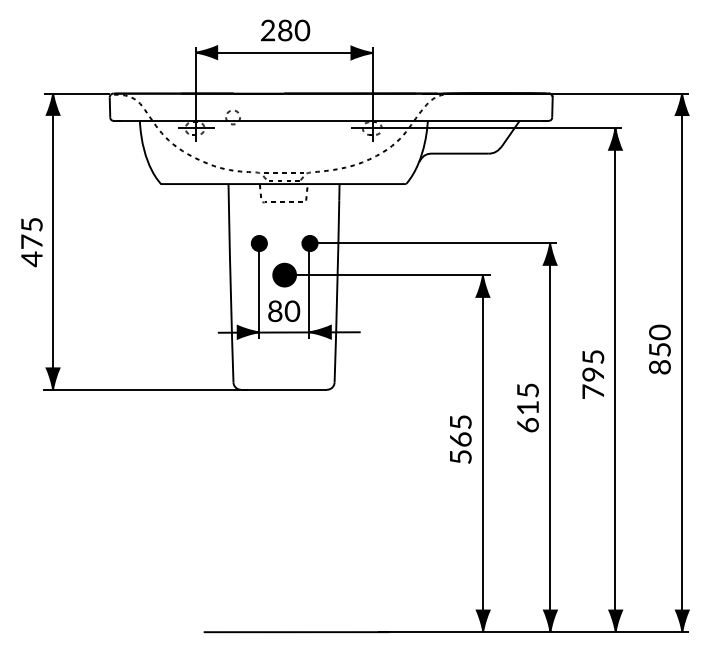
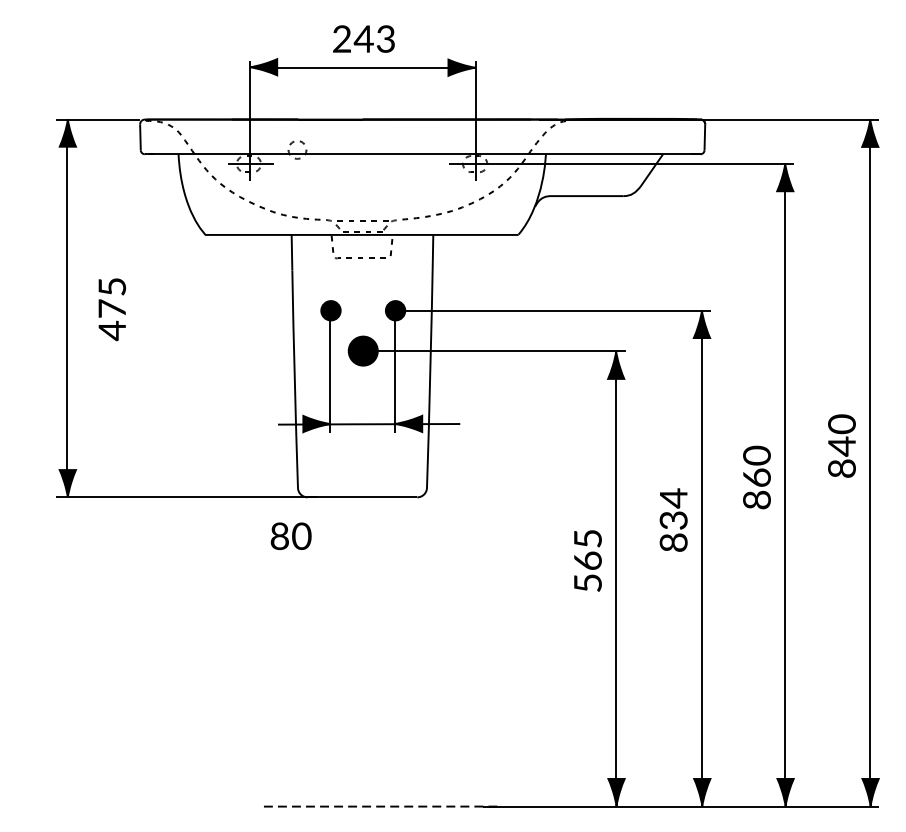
text: (293, 30) -> (374, 39), 280 -> 243
text: (31, 242) -> (111, 309), moved
text: (284, 311) -> (291, 536), moved
text: (659, 350) -> (841, 447), 850 -> 840
text: (593, 374) -> (757, 477), 795 -> 860
text: (527, 407) -> (673, 519), 615 -> 834
line: (296, 632) -> (378, 807), solid -> dashed

